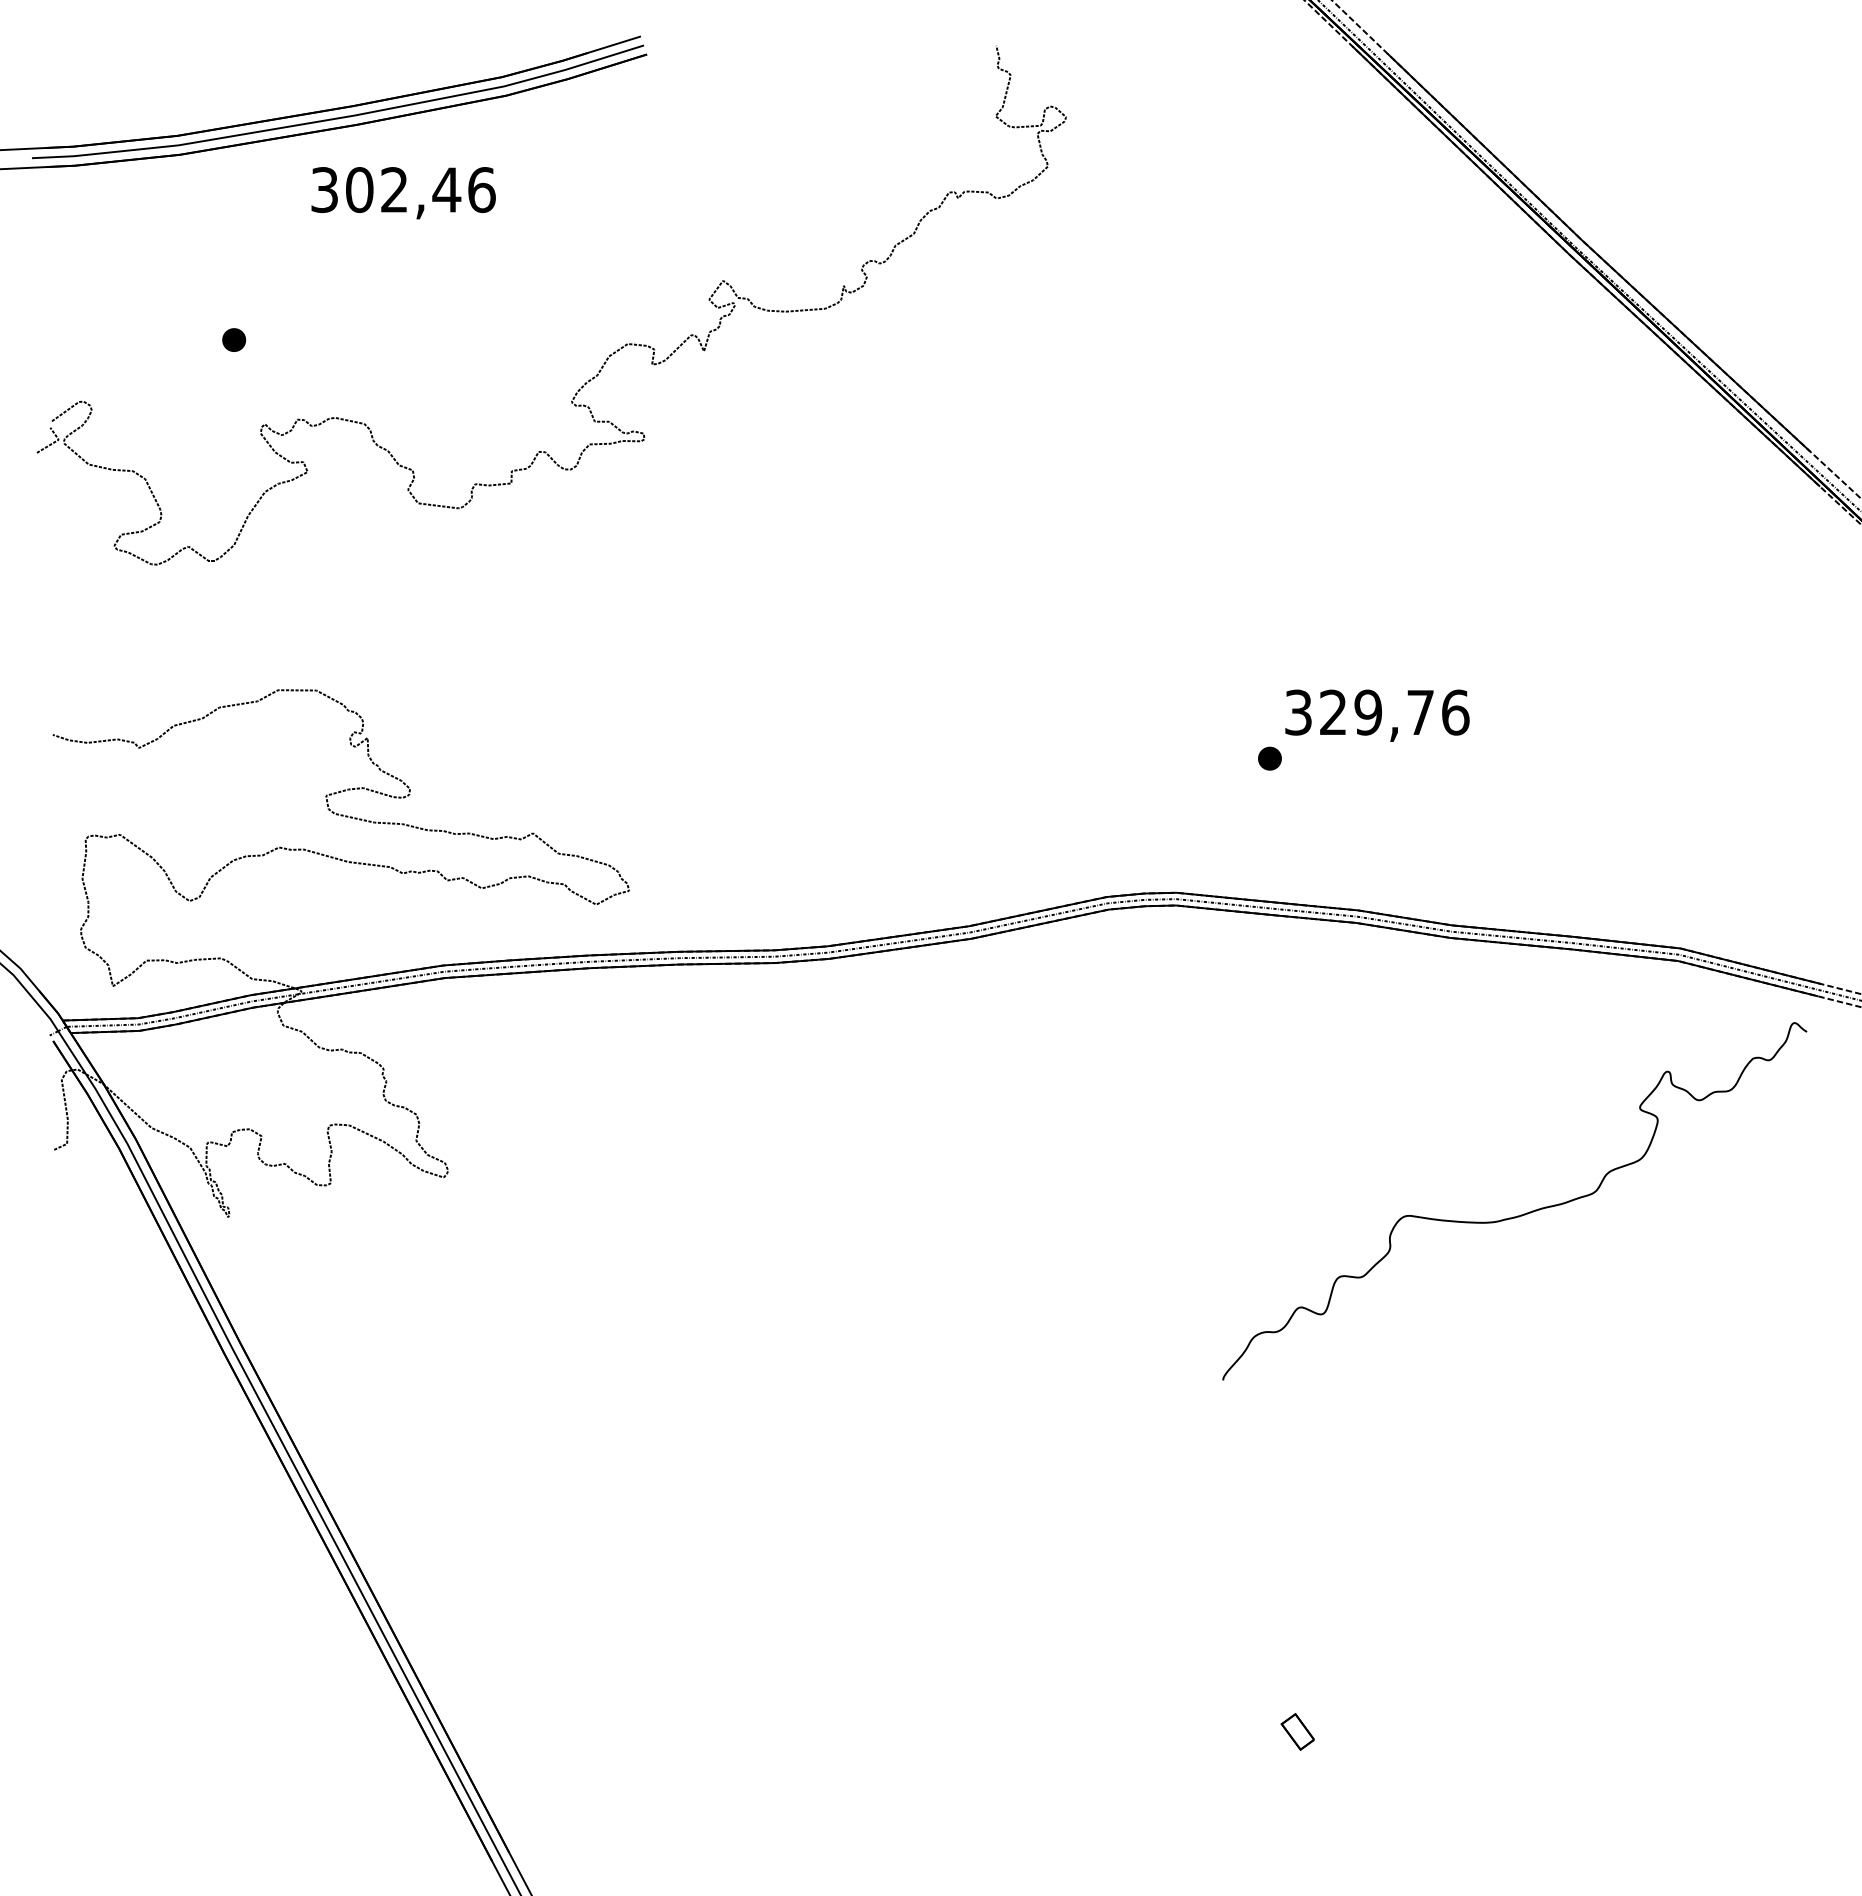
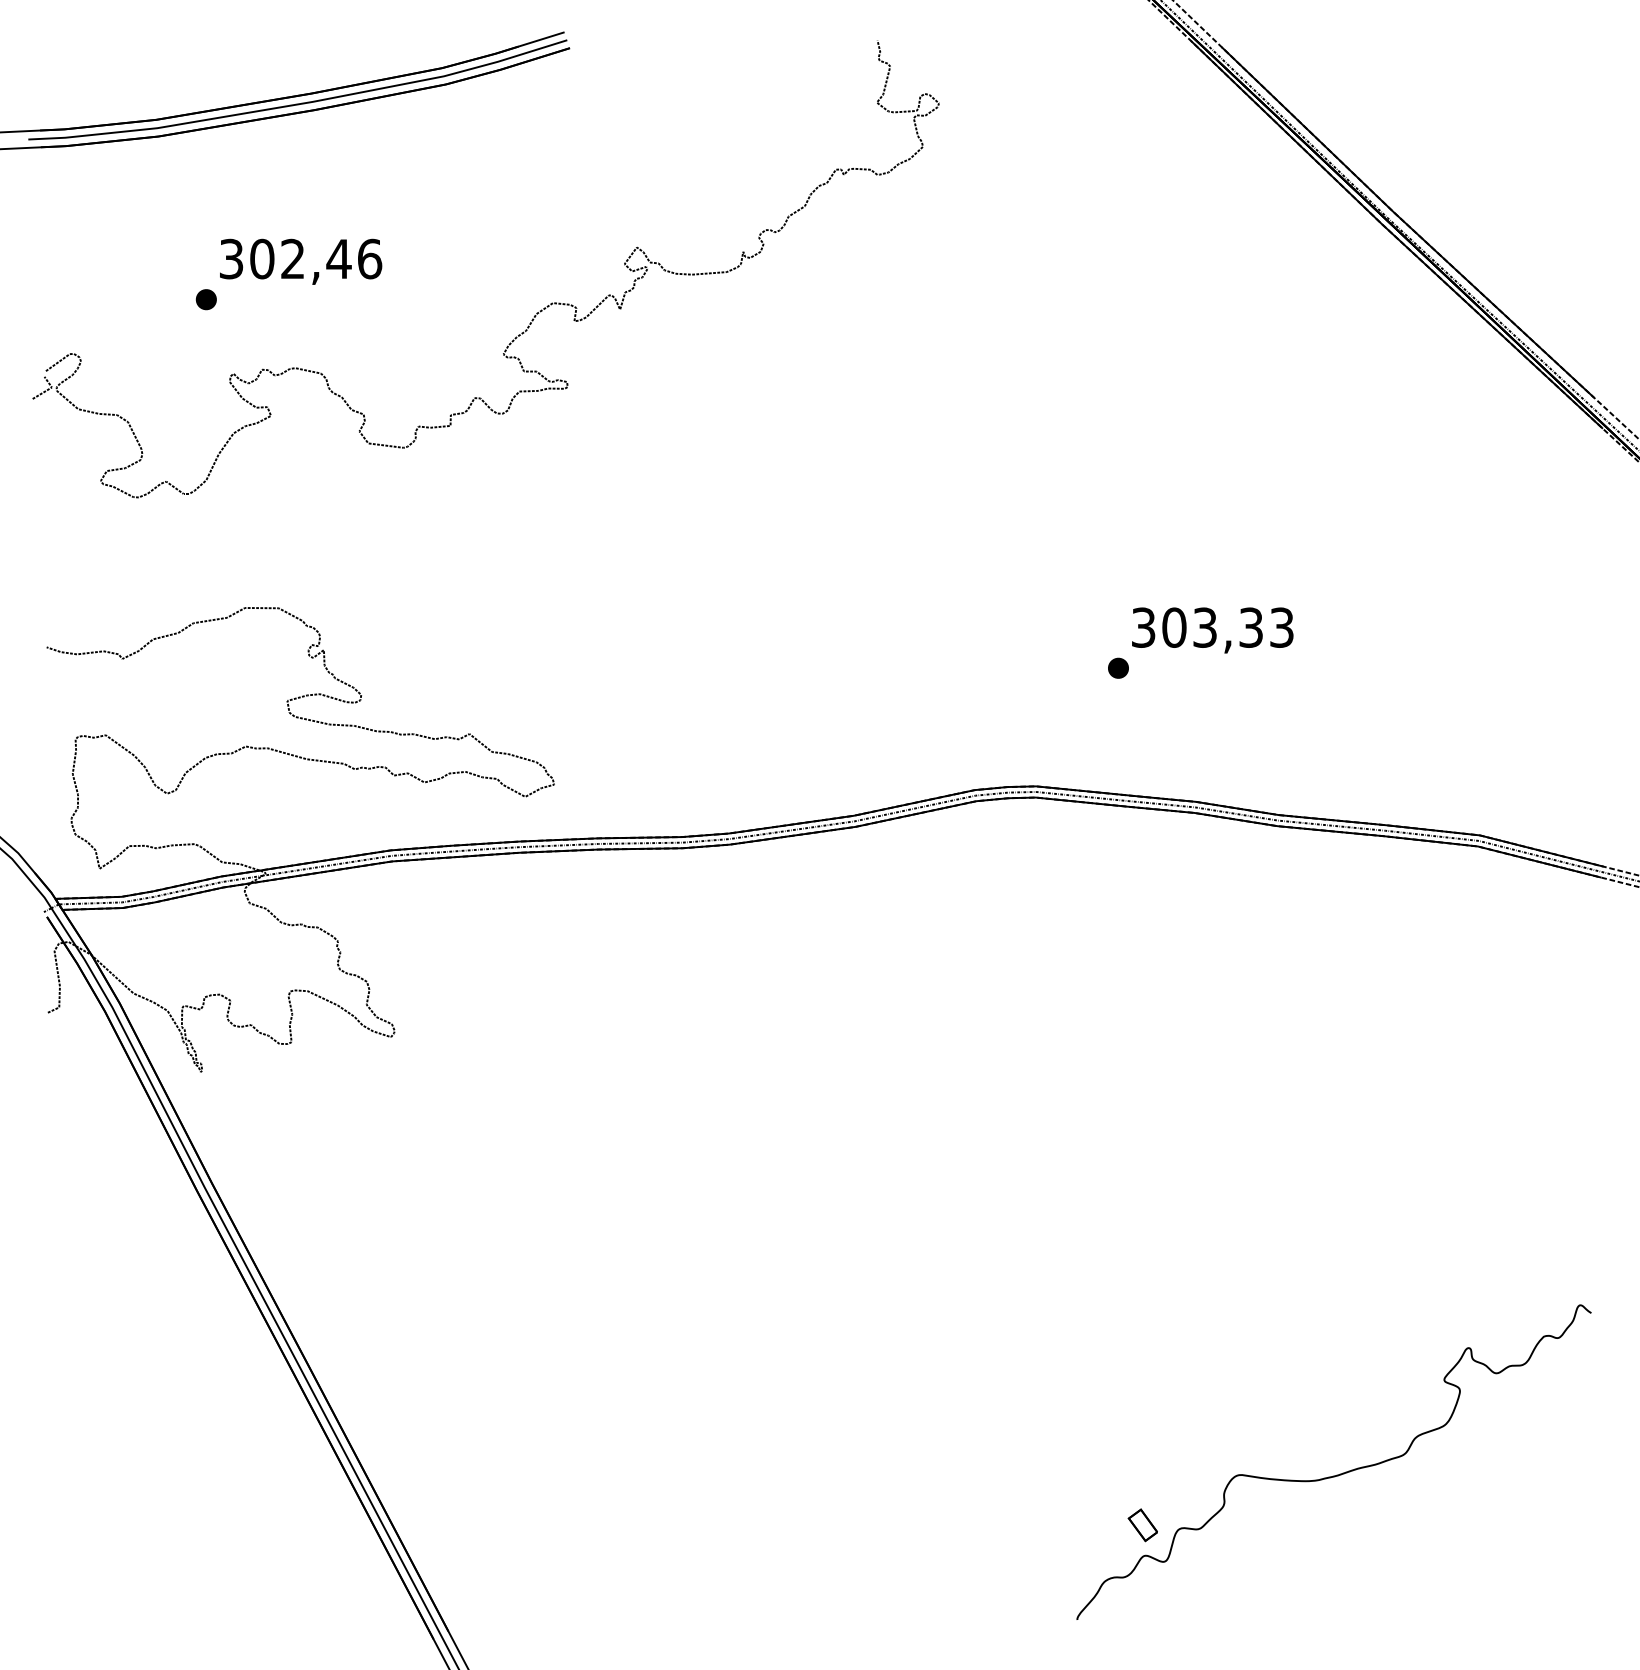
text: (403, 193) -> (300, 262), moved
text: (1394, 712) -> (1228, 627), 329,76 -> 303,33
curve: (1520, 1214) -> (1339, 1473), moved

